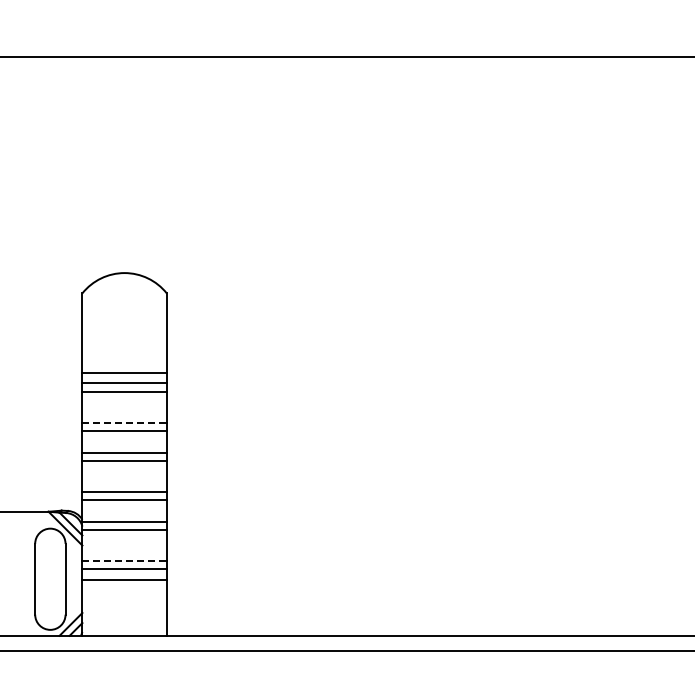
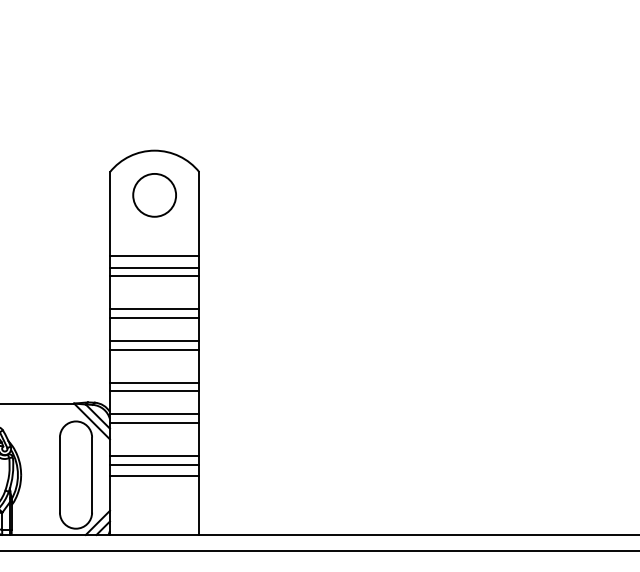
circle: (124, 315) -> (154, 195), added
line: (125, 422) -> (155, 308), dashed -> solid
line: (125, 561) -> (155, 456), dashed -> solid

